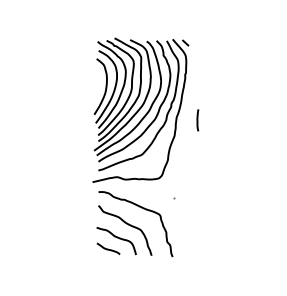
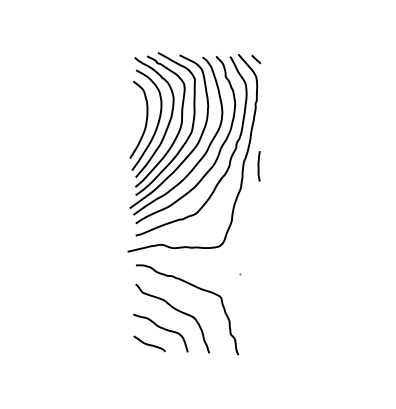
line: (197, 120) -> (258, 166), moved

